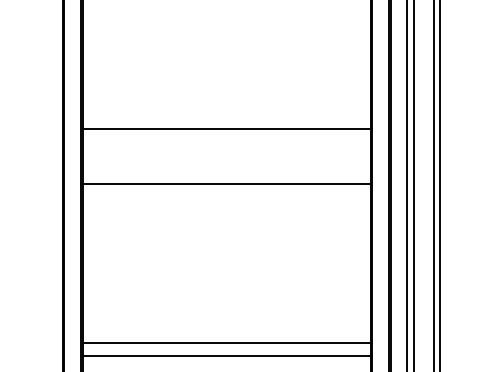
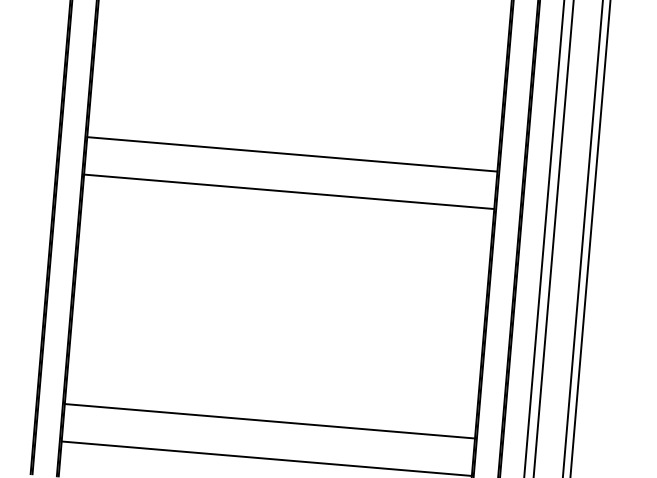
line: (226, 129) -> (291, 154), moved
line: (226, 184) -> (288, 191), moved
line: (226, 342) -> (269, 420), moved

